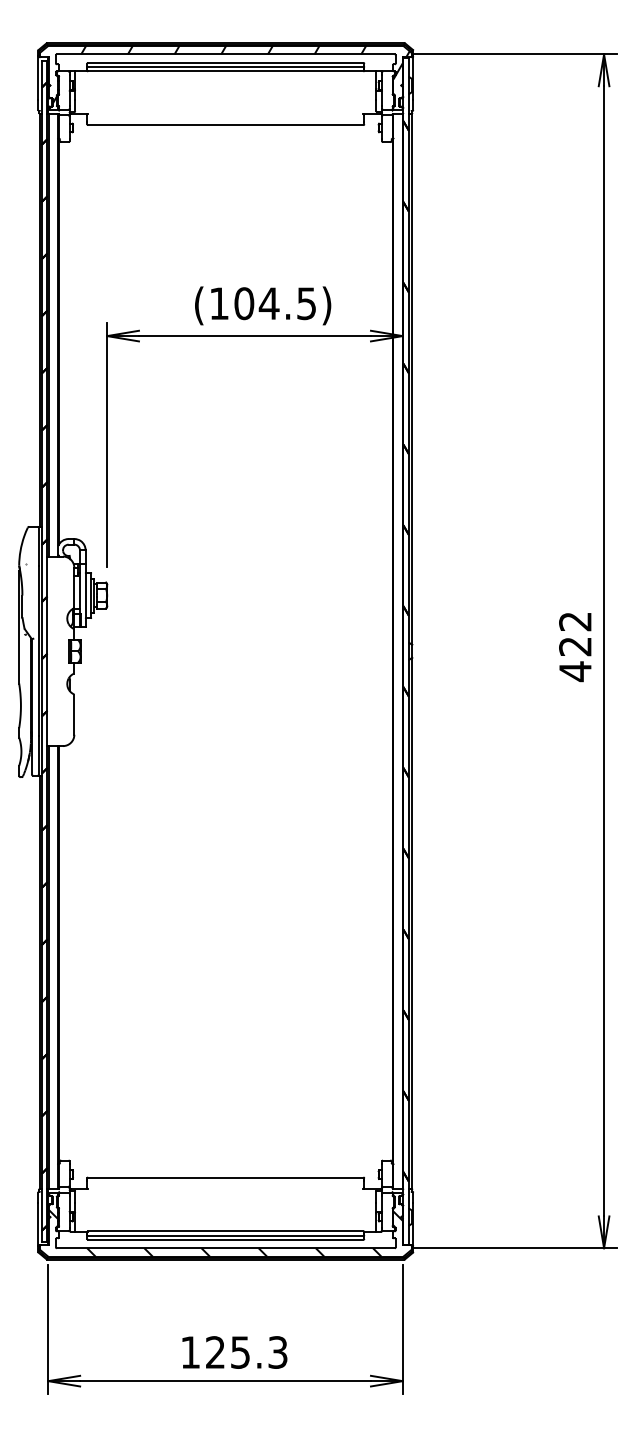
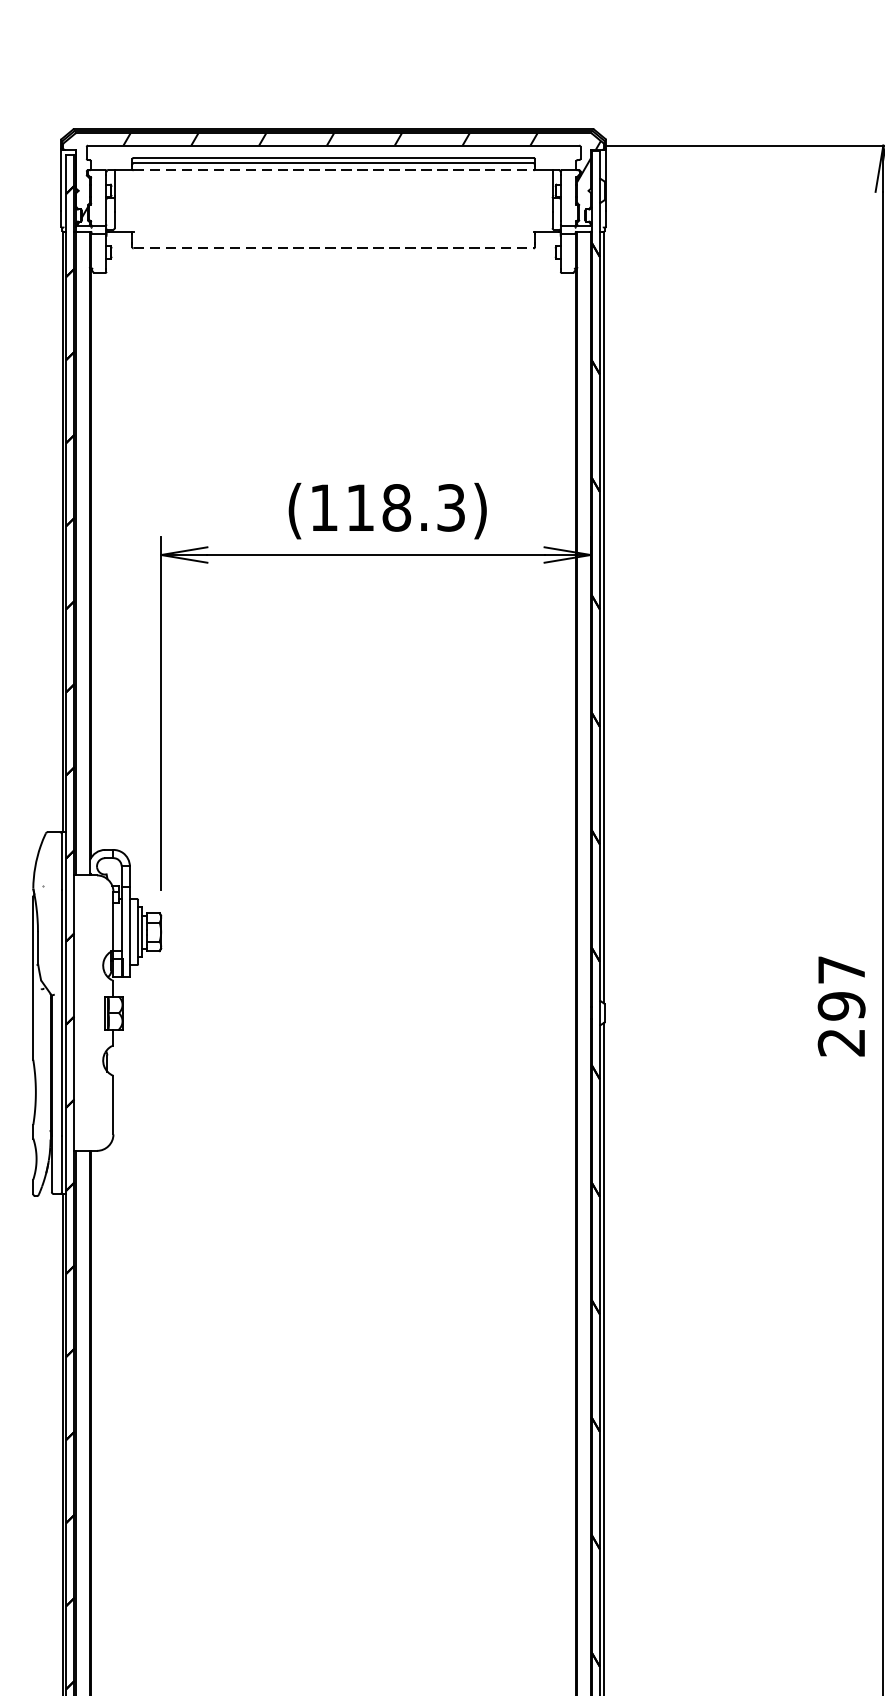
line: (225, 71) -> (333, 170), solid -> dashed
line: (225, 125) -> (333, 248), solid -> dashed
text: (275, 303) -> (405, 507), (104.5) -> (118.3)
text: (575, 647) -> (841, 1007), 422 -> 297

